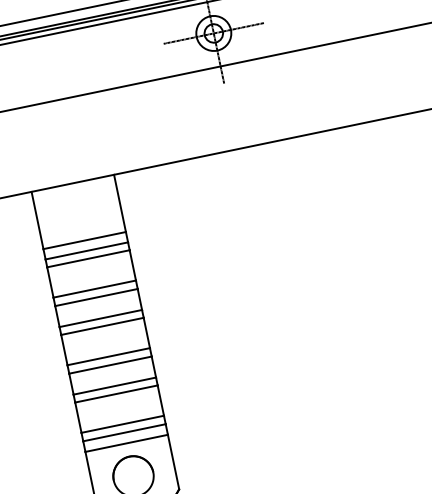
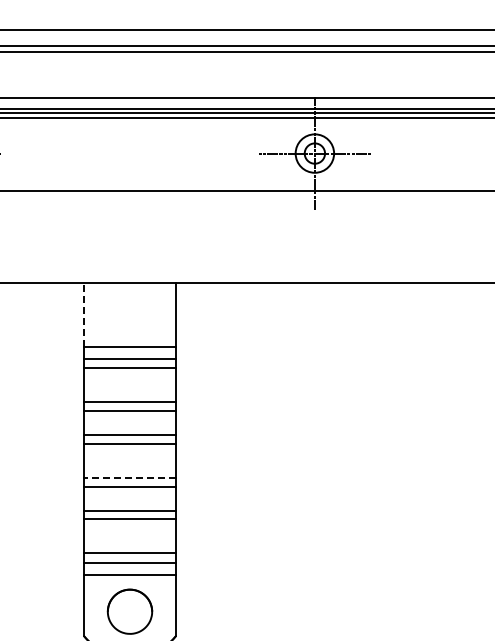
line: (37, 219) -> (83, 314), solid -> dashed
line: (108, 356) -> (129, 477), solid -> dashed

